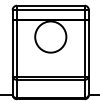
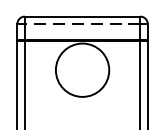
line: (50, 10) -> (82, 24), solid -> dashed

